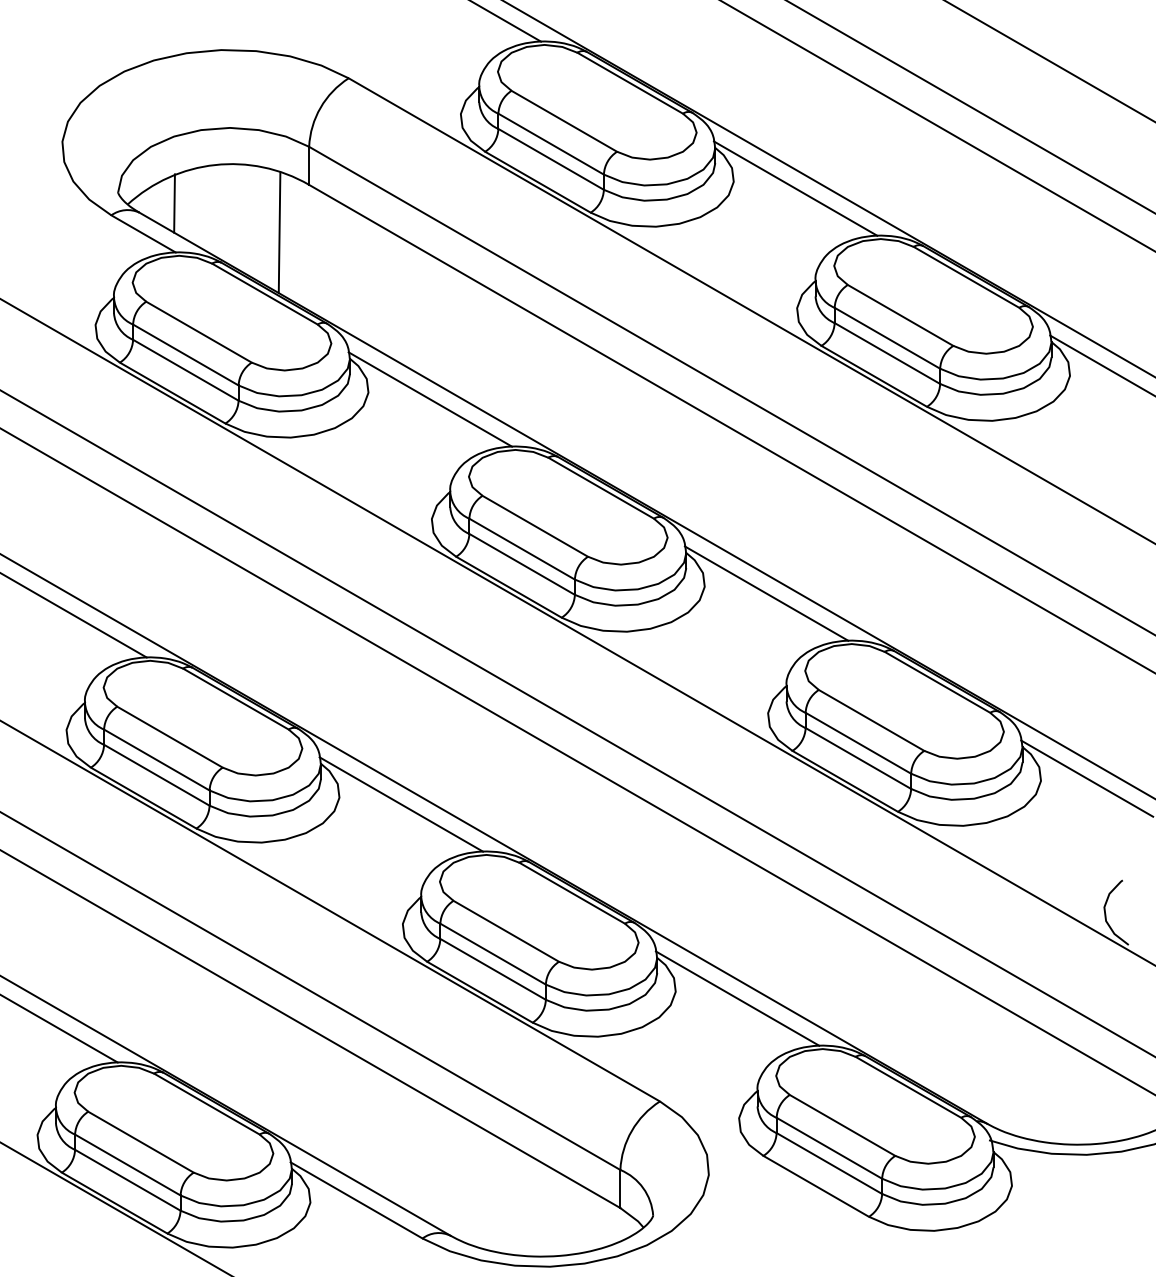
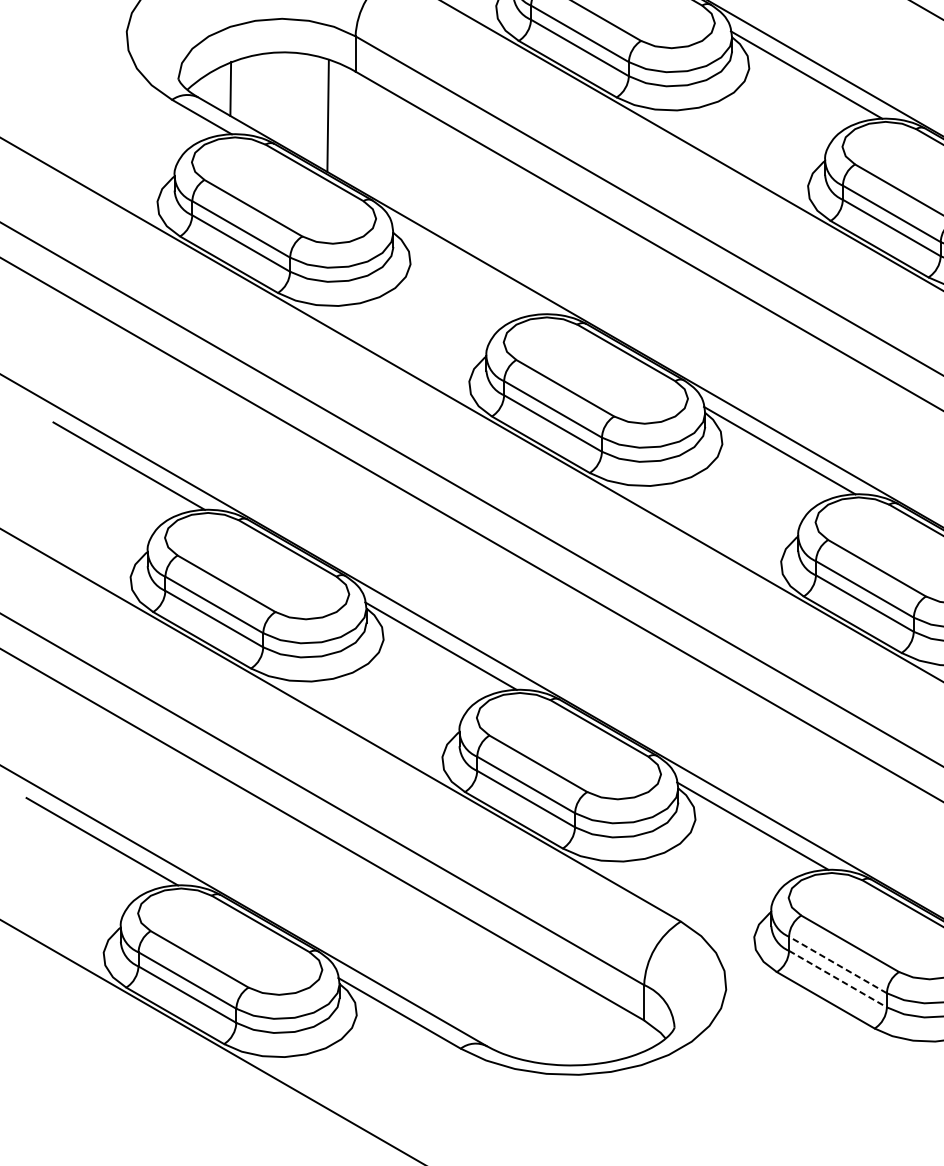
line: (430, 399) -> (468, 270), removed
line: (829, 1148) -> (838, 965), solid -> dashed
line: (829, 1163) -> (838, 979), solid -> dashed

